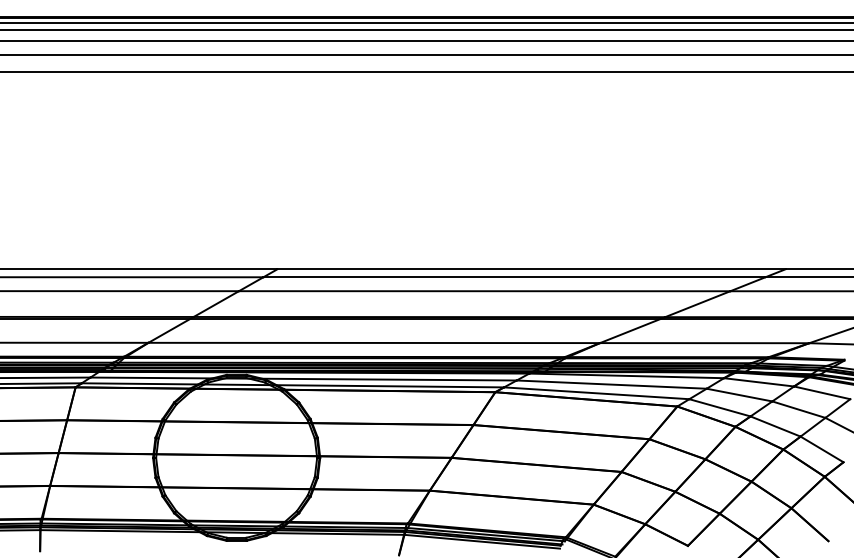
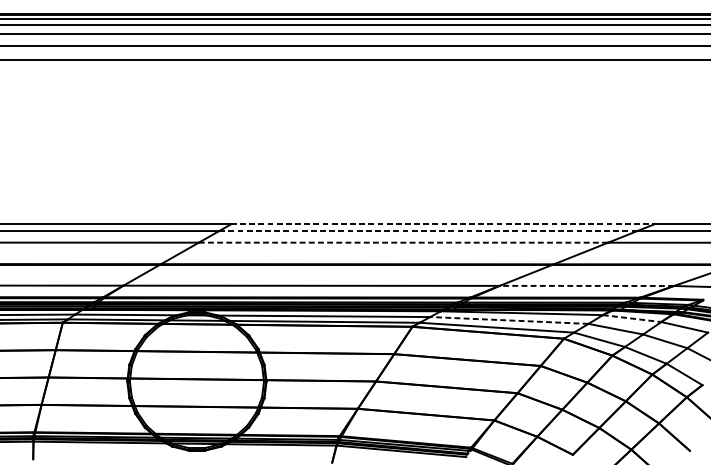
line: (531, 269) -> (442, 224), solid -> dashed
line: (514, 277) -> (428, 231), solid -> dashed
line: (484, 291) -> (403, 242), solid -> dashed
line: (704, 343) -> (586, 286), solid -> dashed
line: (759, 382) -> (632, 318), solid -> dashed
line: (611, 384) -> (509, 320), solid -> dashed

